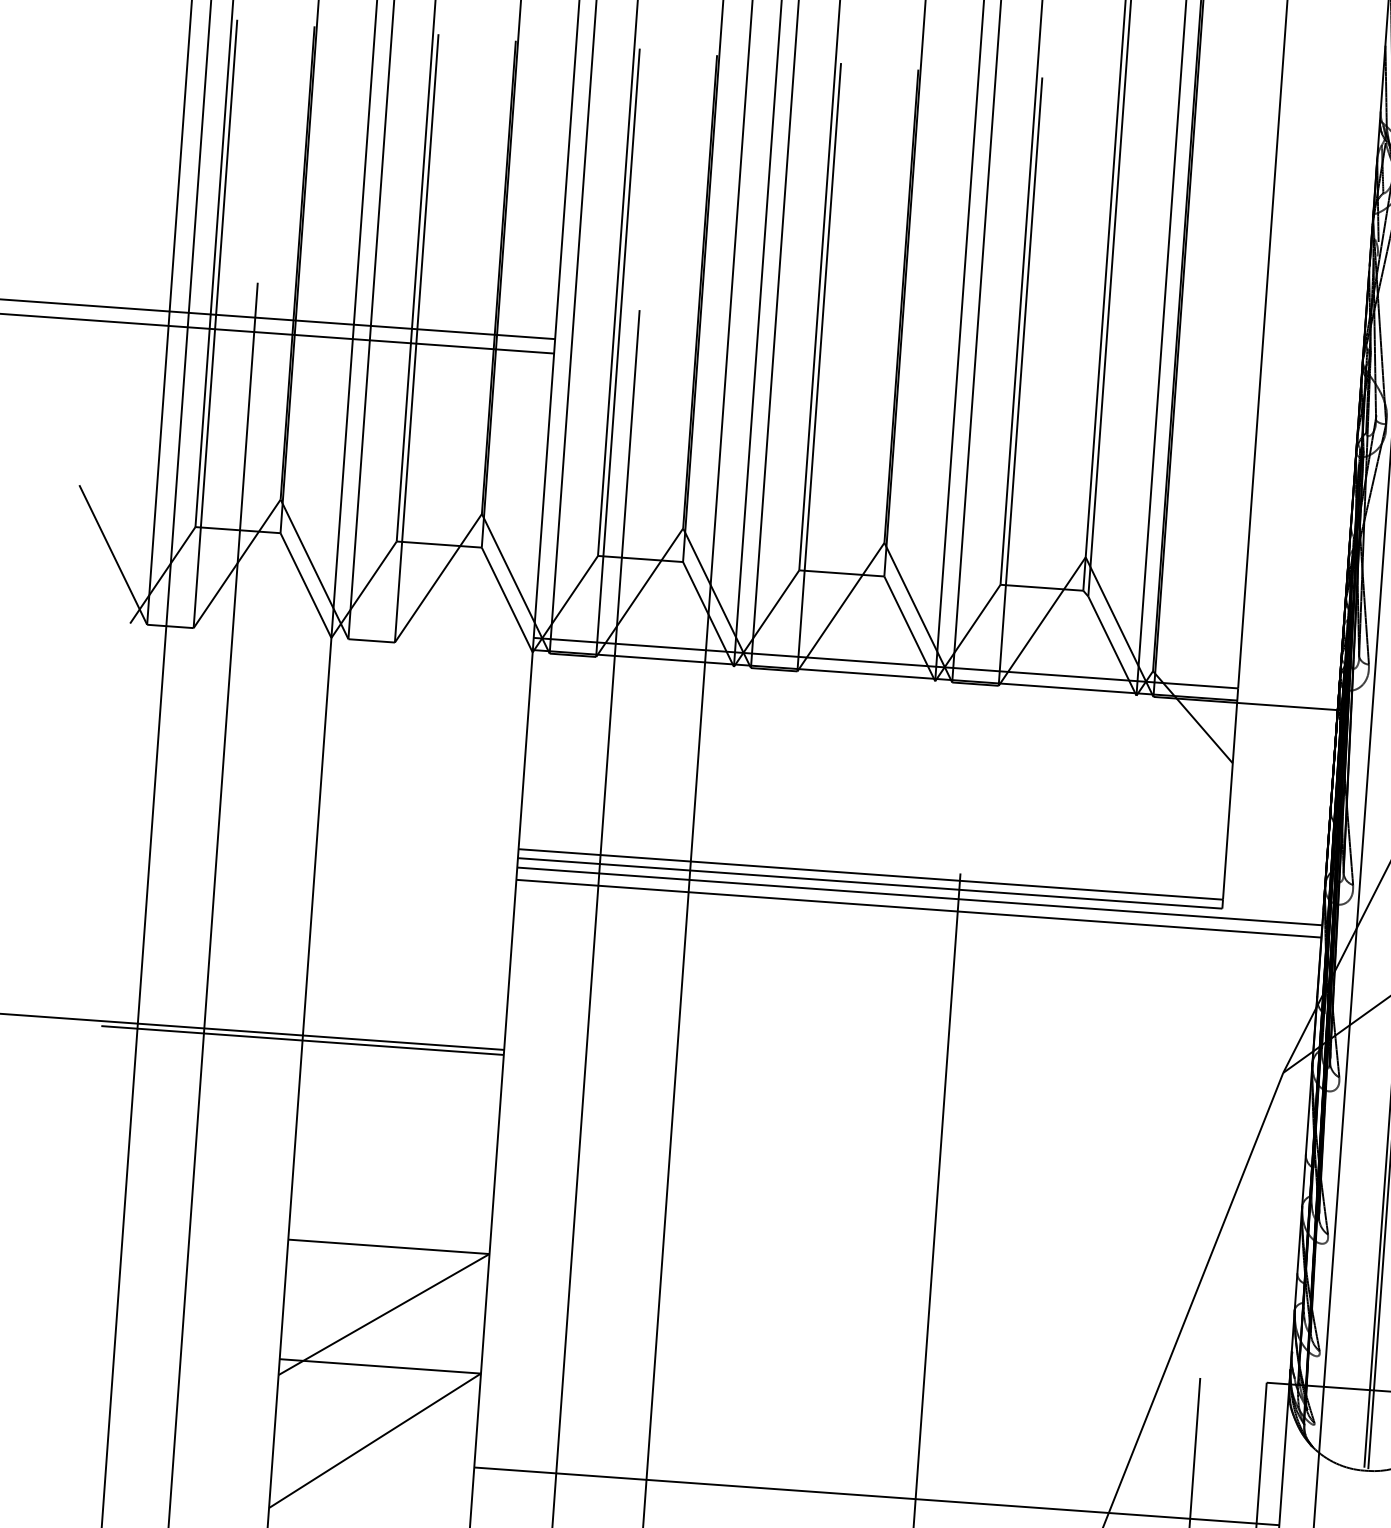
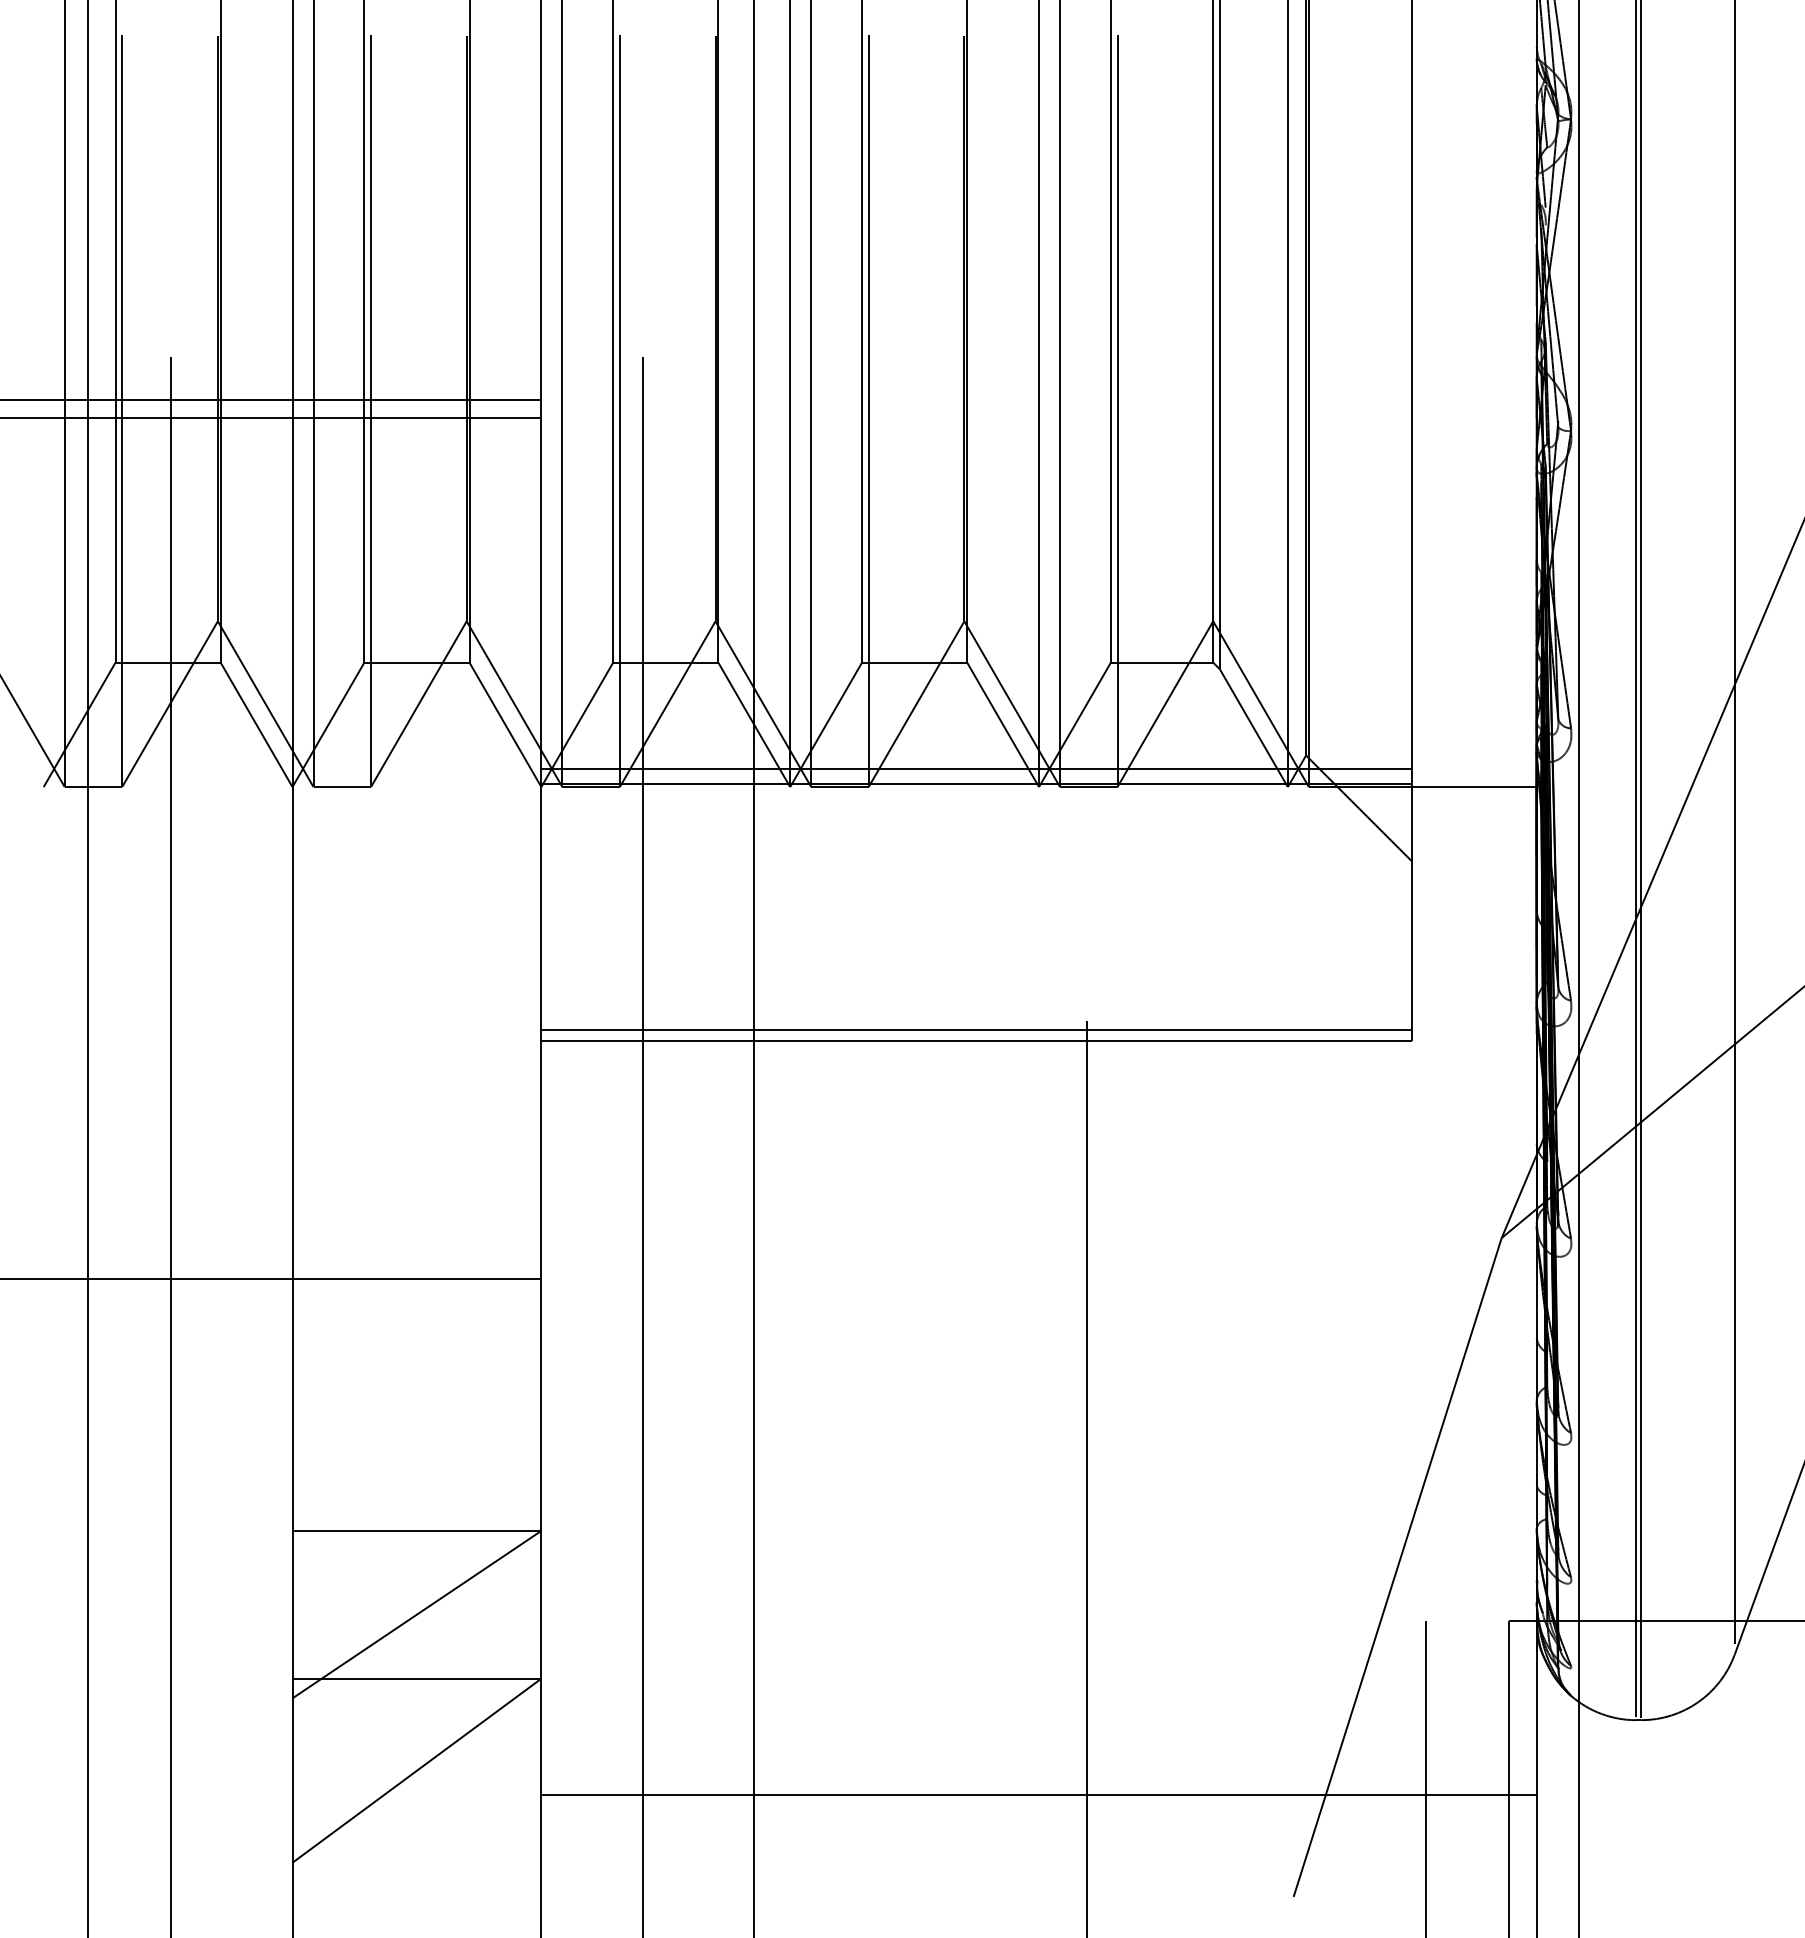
line: (919, 896) -> (1038, 1053), removed
line: (918, 908) -> (1038, 1068), removed
line: (302, 1040) -> (292, 1284), removed

